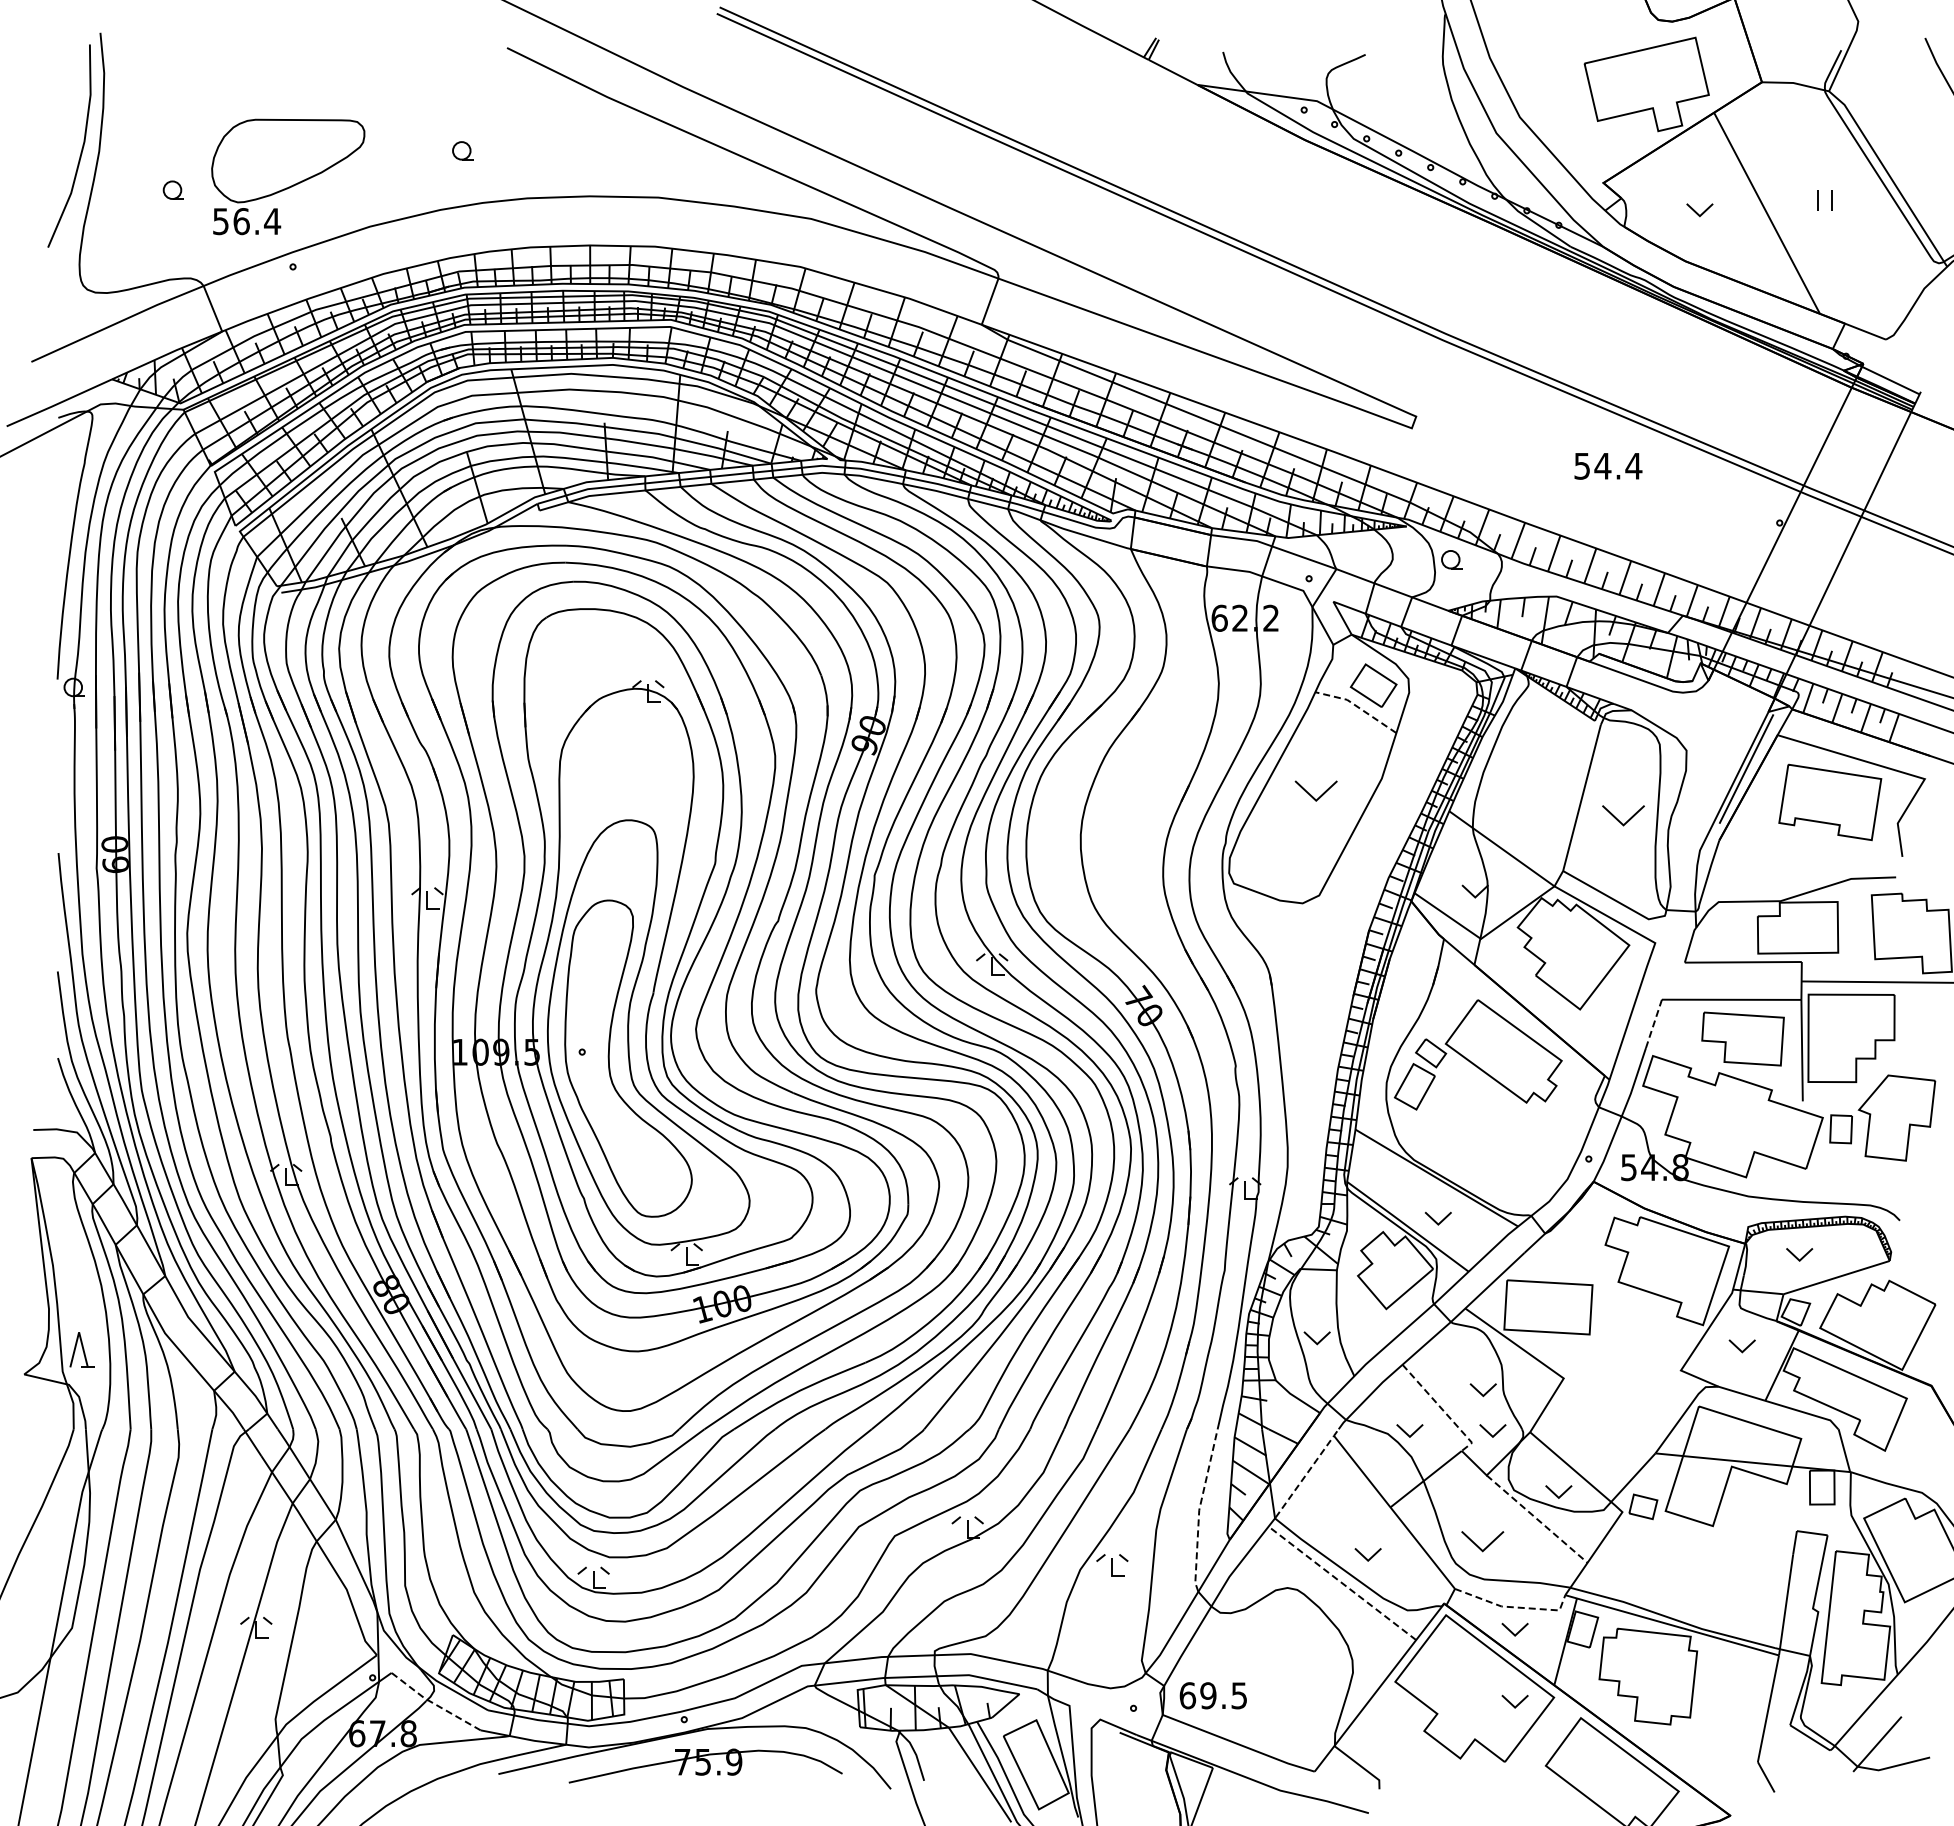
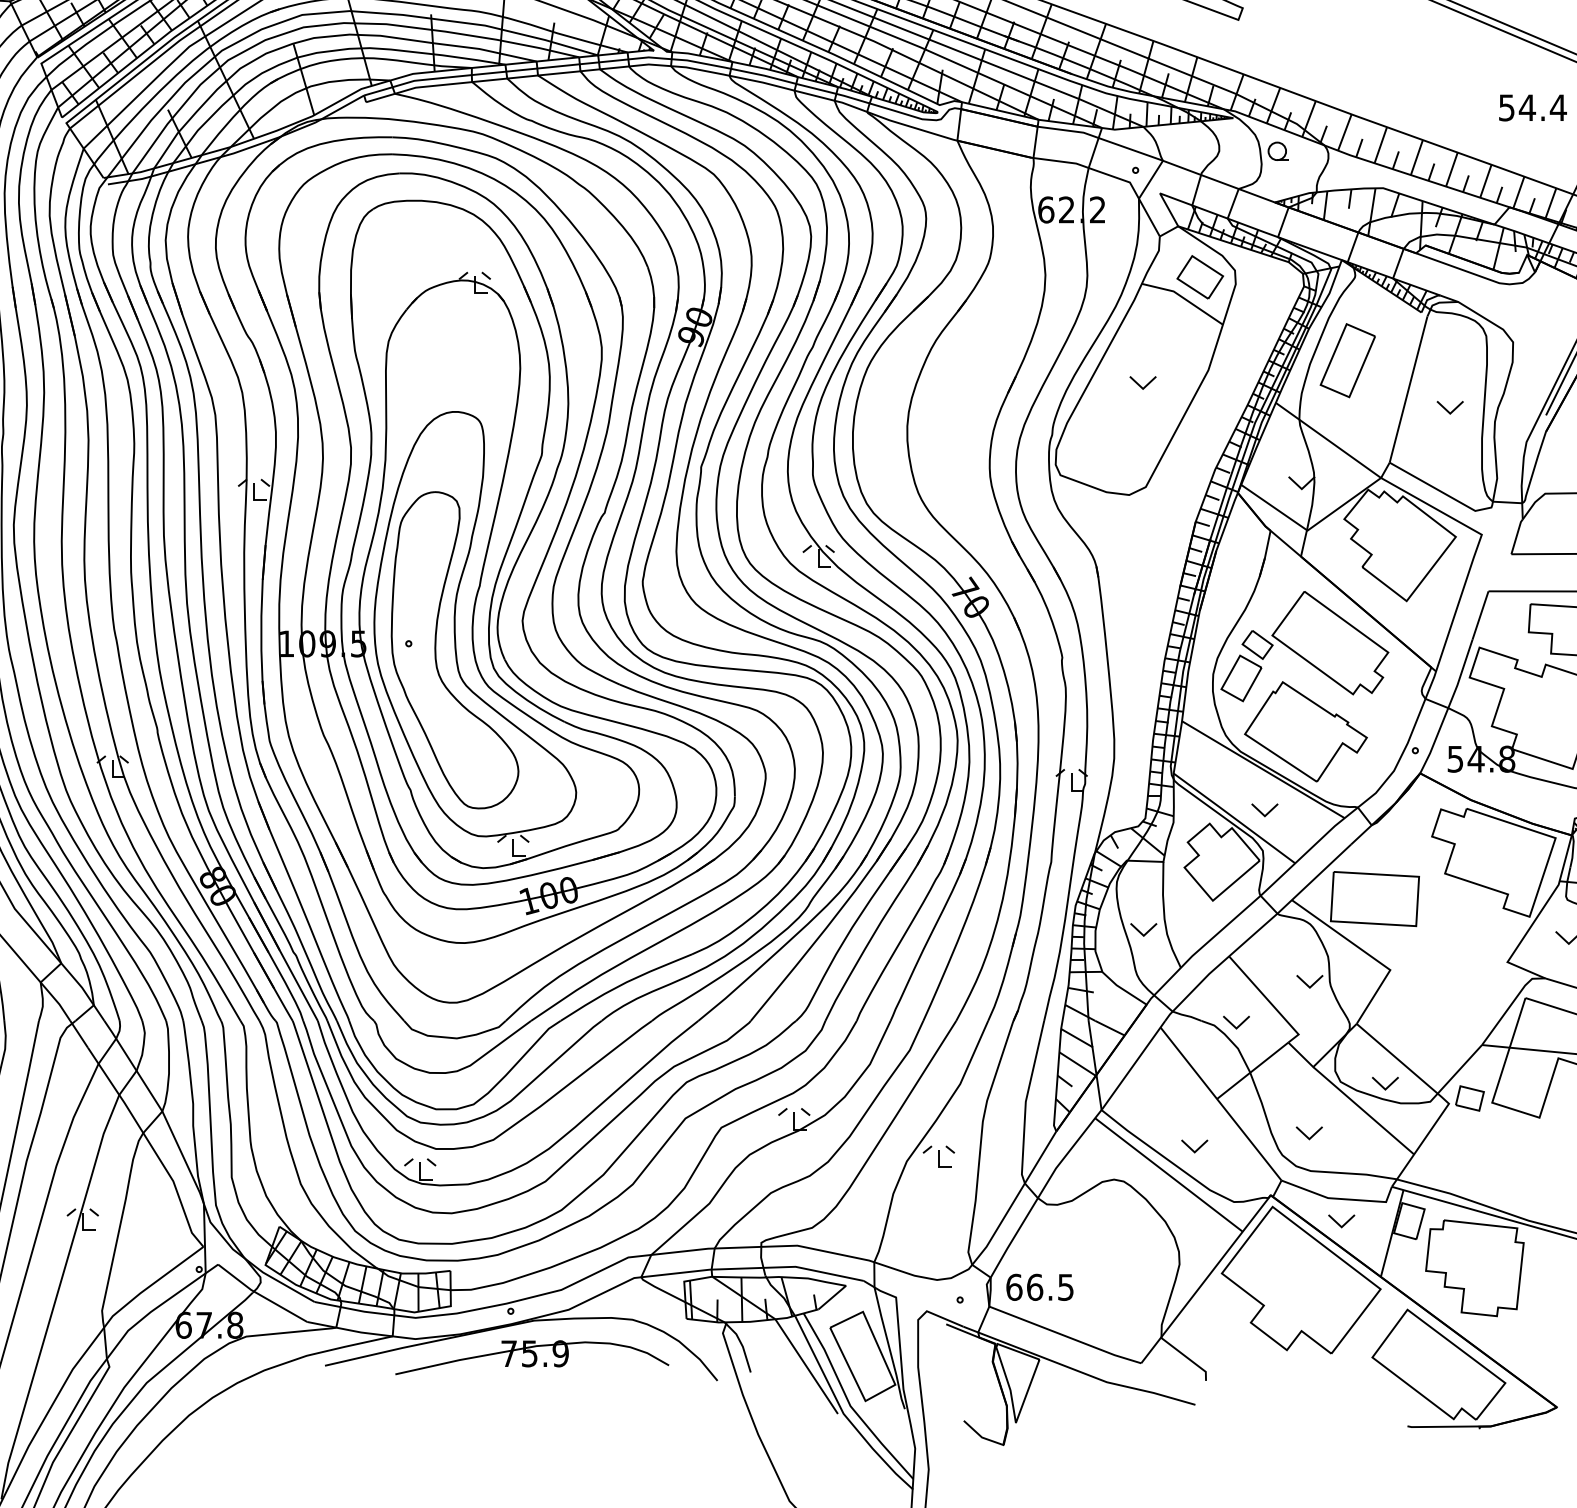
text: (1608, 466) -> (1533, 108), moved
line: (1357, 707) -> (1184, 299), dashed -> solid
part: (1521, 768) -> (1348, 360), added
part: (1316, 791) -> (1143, 383), size x0.62
part: (1623, 816) -> (1450, 408), size x0.62
line: (1654, 1023) -> (1481, 615), dashed -> solid
part: (1479, 1139) -> (1306, 731), added
line: (1442, 1409) -> (1269, 1001), dashed -> solid
part: (1492, 1430) -> (1319, 1022), removed
line: (1308, 1472) -> (1135, 1064), dashed -> solid
line: (1199, 1510) -> (1026, 1102), dashed -> solid
line: (1537, 1519) -> (1364, 1111), dashed -> solid
part: (1482, 1541) -> (1309, 1133), size x0.62
line: (1341, 1583) -> (1168, 1175), dashed -> solid
line: (1514, 1607) -> (1341, 1199), dashed -> solid
text: (1208, 1695) -> (1035, 1287), 69.5 -> 66.5
part: (1514, 1701) -> (1341, 1293), removed
line: (433, 1703) -> (260, 1295), dashed -> solid

